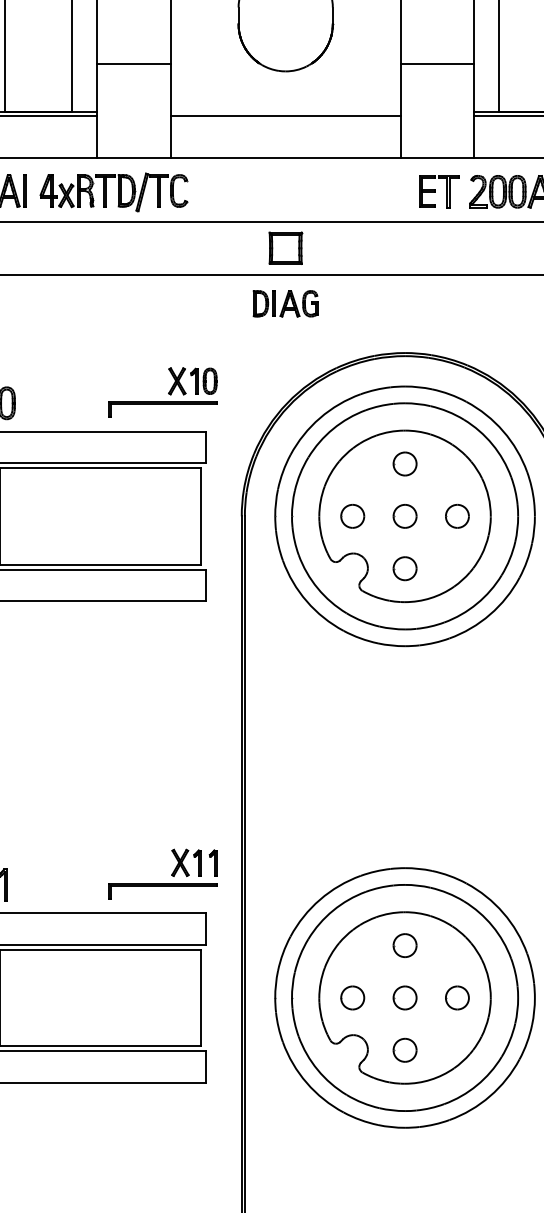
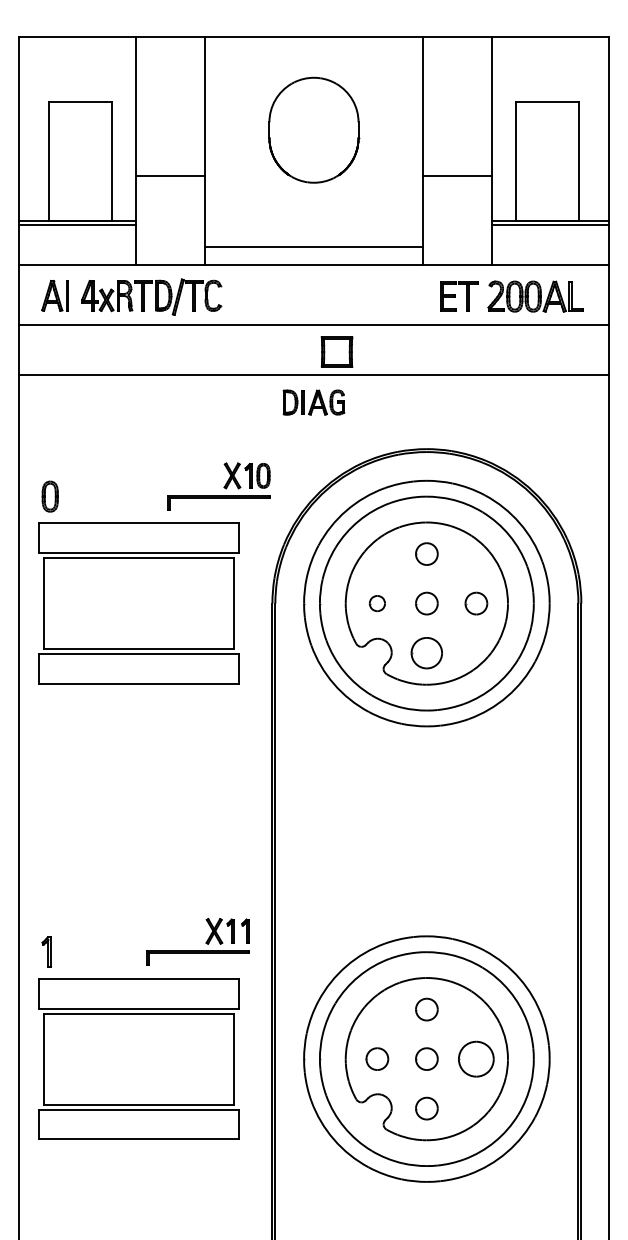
line: (285, 116) -> (313, 247), moved
part: (285, 247) -> (336, 351), moved
part: (162, 392) -> (218, 486), moved
part: (352, 516) -> (377, 603), size x0.7
part: (404, 568) -> (426, 652), size x1.4
part: (457, 997) -> (476, 1058), size x1.6

